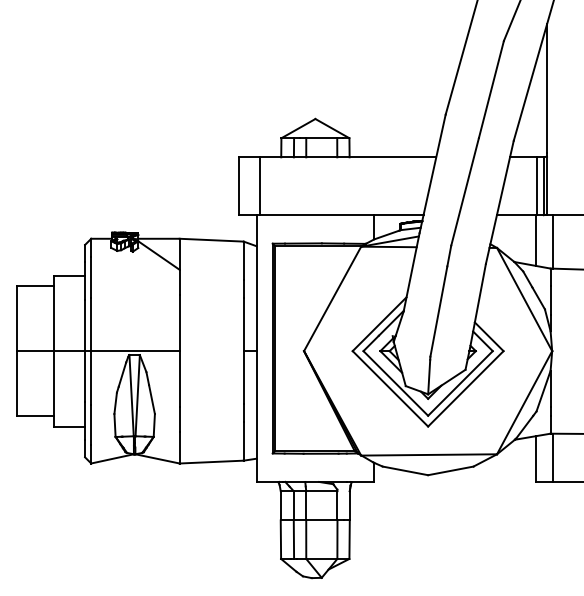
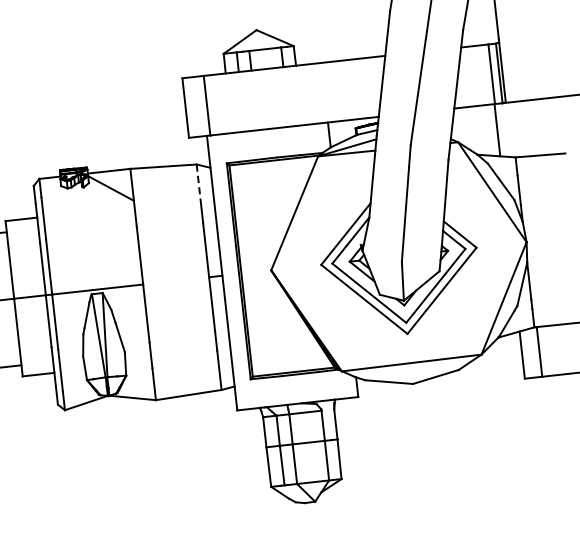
line: (552, 241) -> (514, 129), removed
line: (243, 261) -> (198, 185), solid -> dashed

